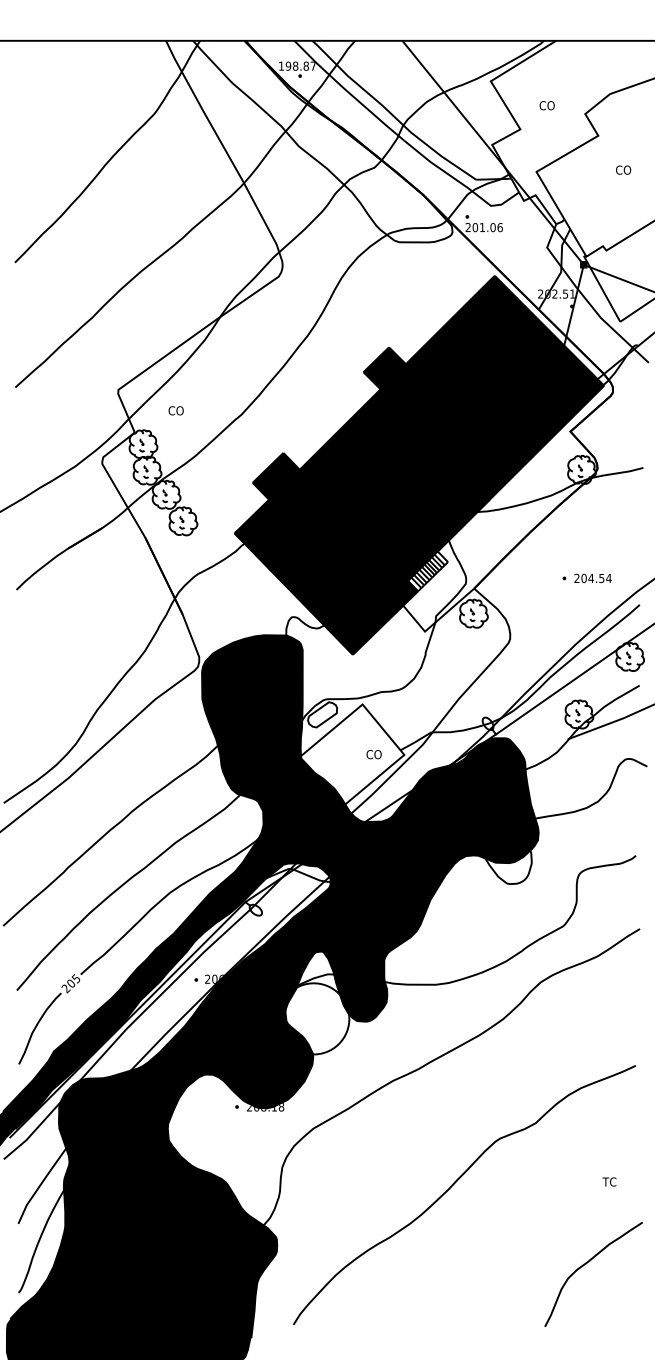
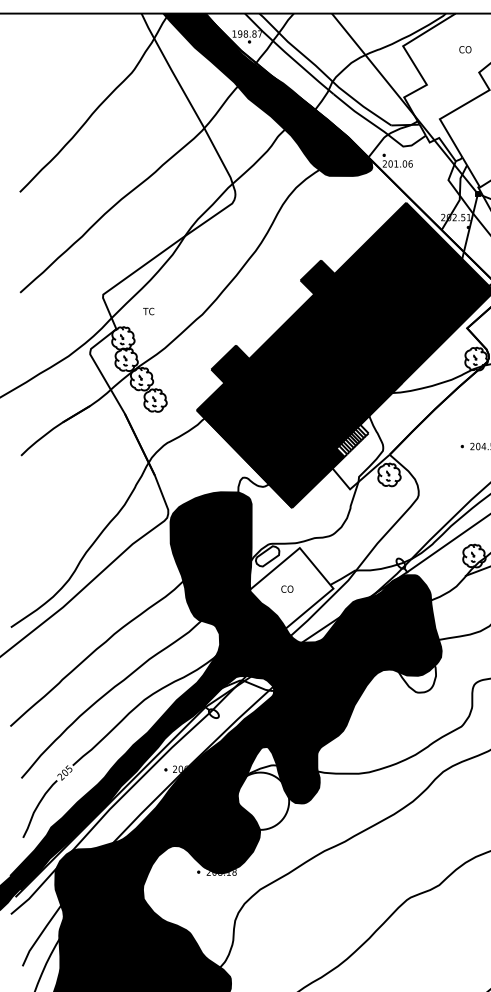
text: (546, 105) -> (464, 49), moved
fill: (322, 141) -> (267, 94), added
text: (175, 410) -> (149, 311), CO -> TC
text: (373, 754) -> (286, 589), moved

